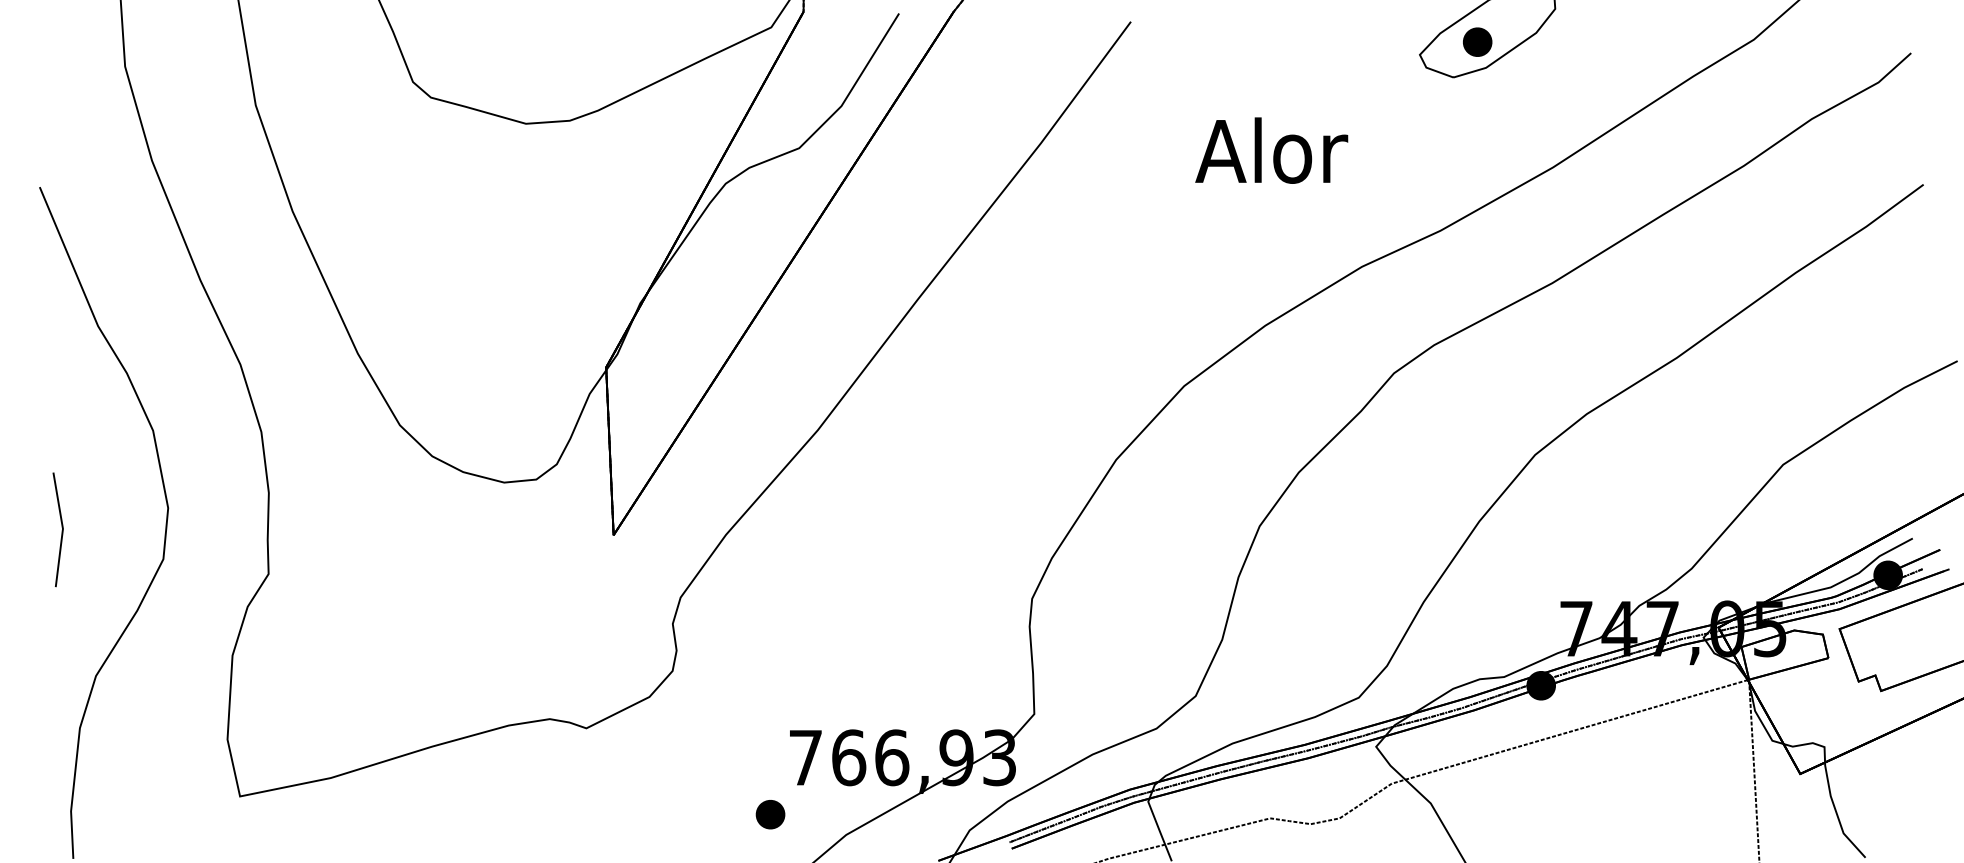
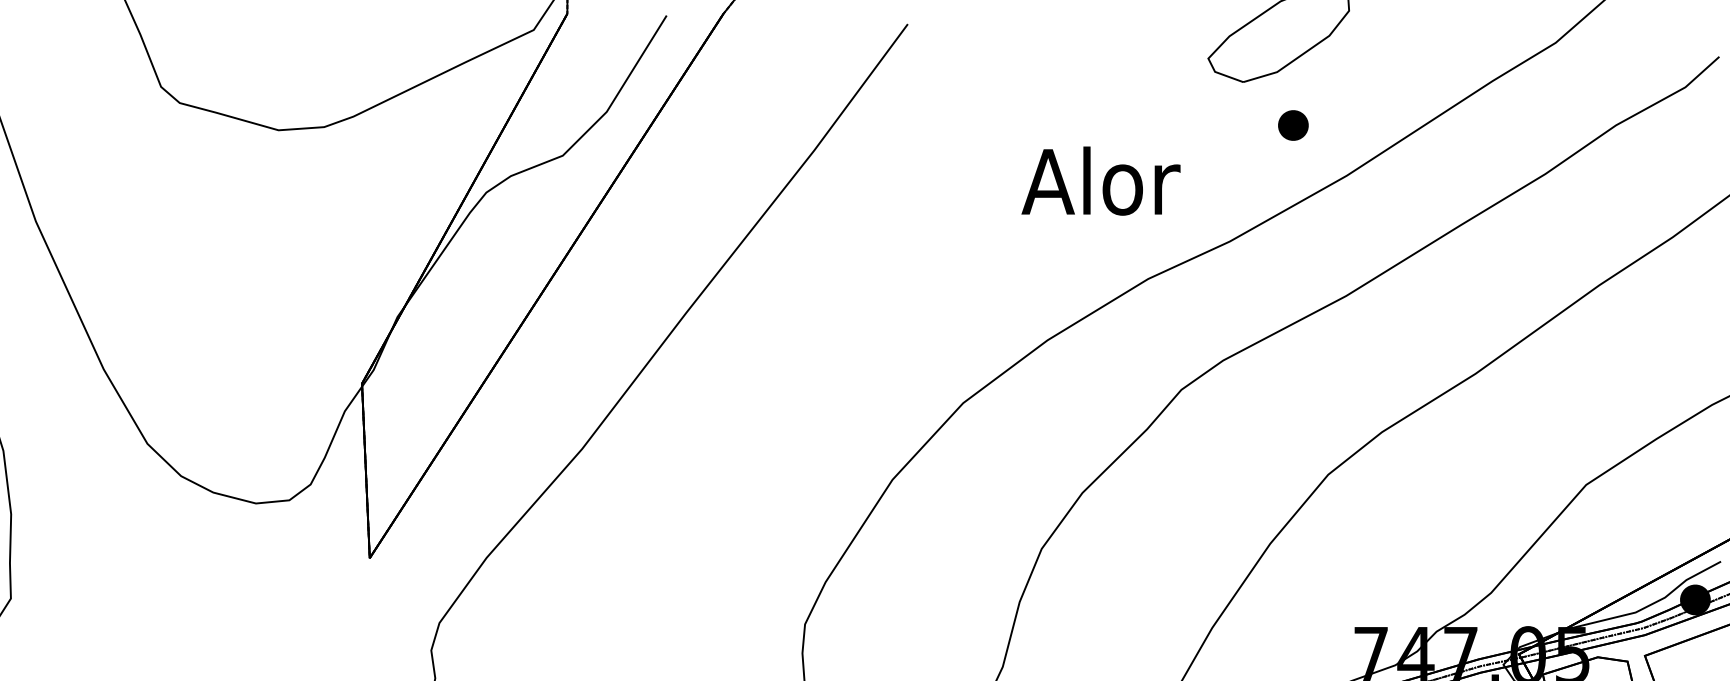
part: (1477, 41) -> (1293, 124), moved
text: (1271, 150) -> (1100, 180), moved

